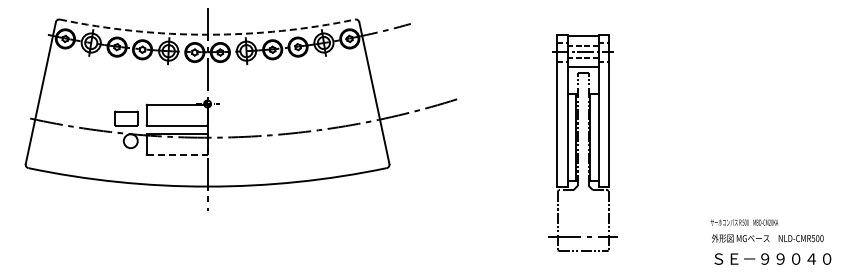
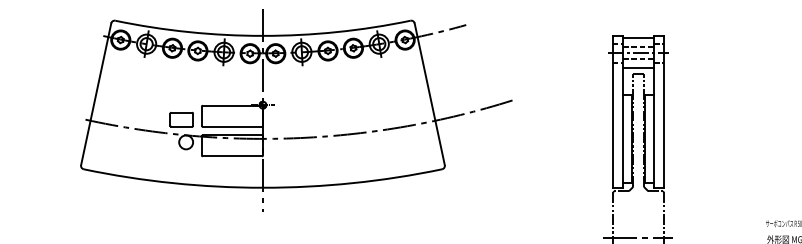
arc: (207, 34) -> (262, 35), dashed -> solid
line: (177, 155) -> (232, 156), dashed -> solid

